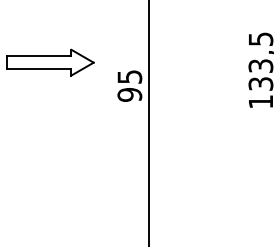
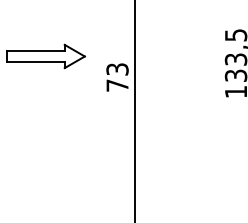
text: (129, 85) -> (117, 77), 95 -> 73

